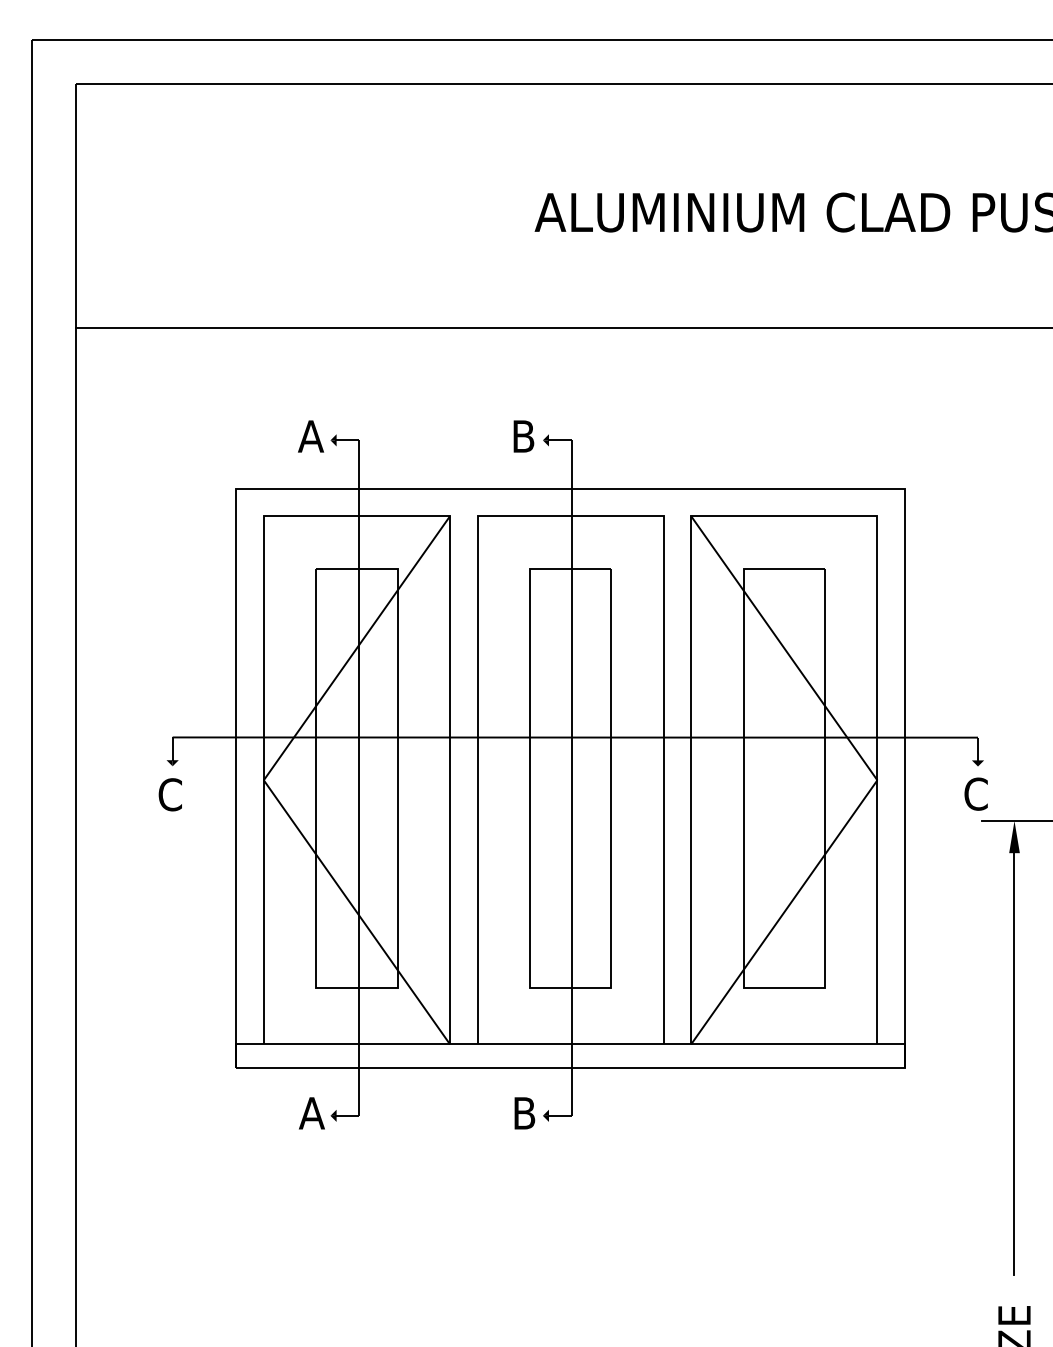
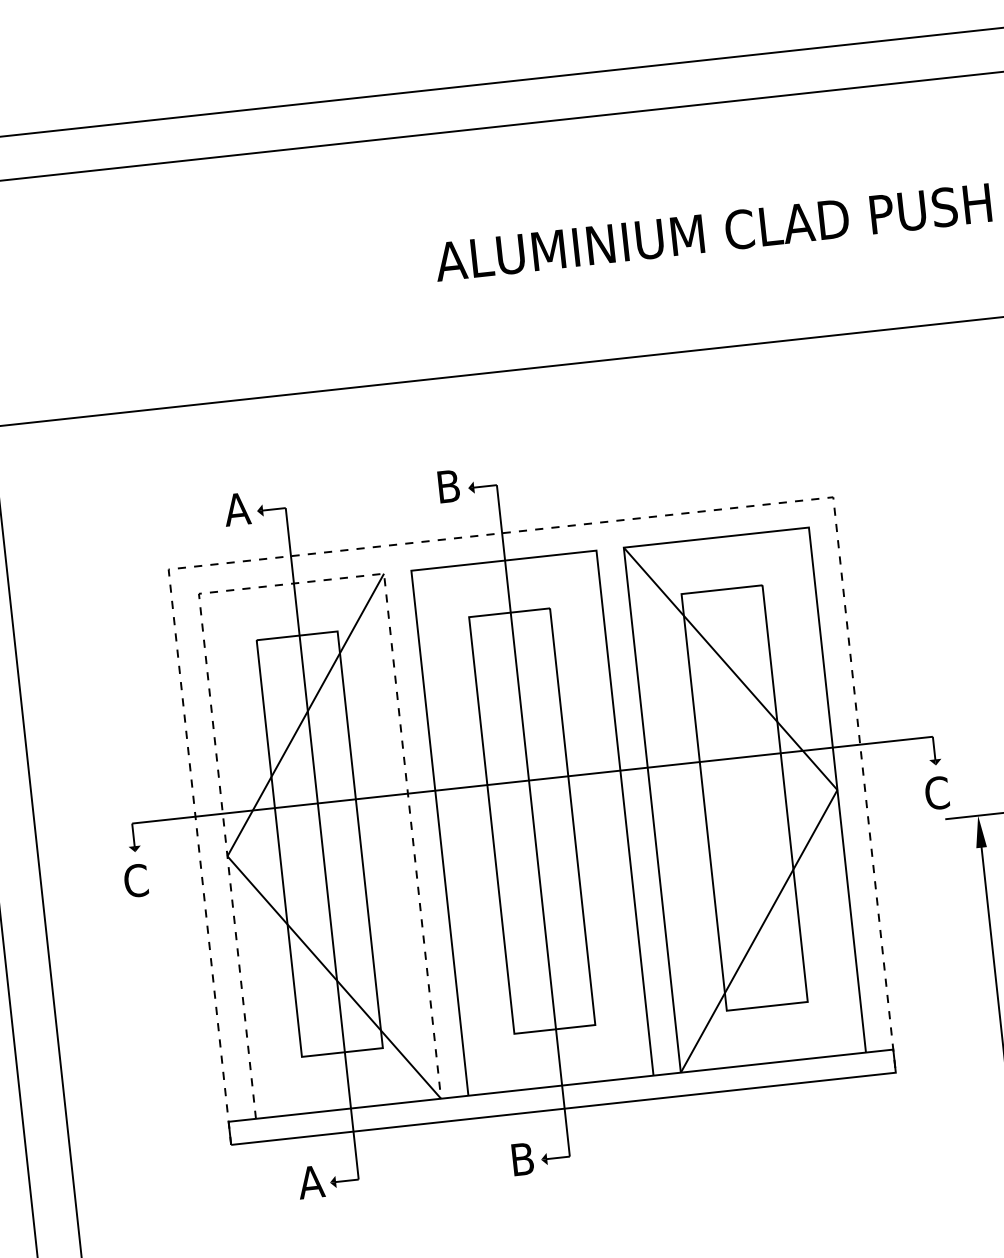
line: (571, 488) -> (501, 533), solid -> dashed
line: (357, 516) -> (292, 583), solid -> dashed

